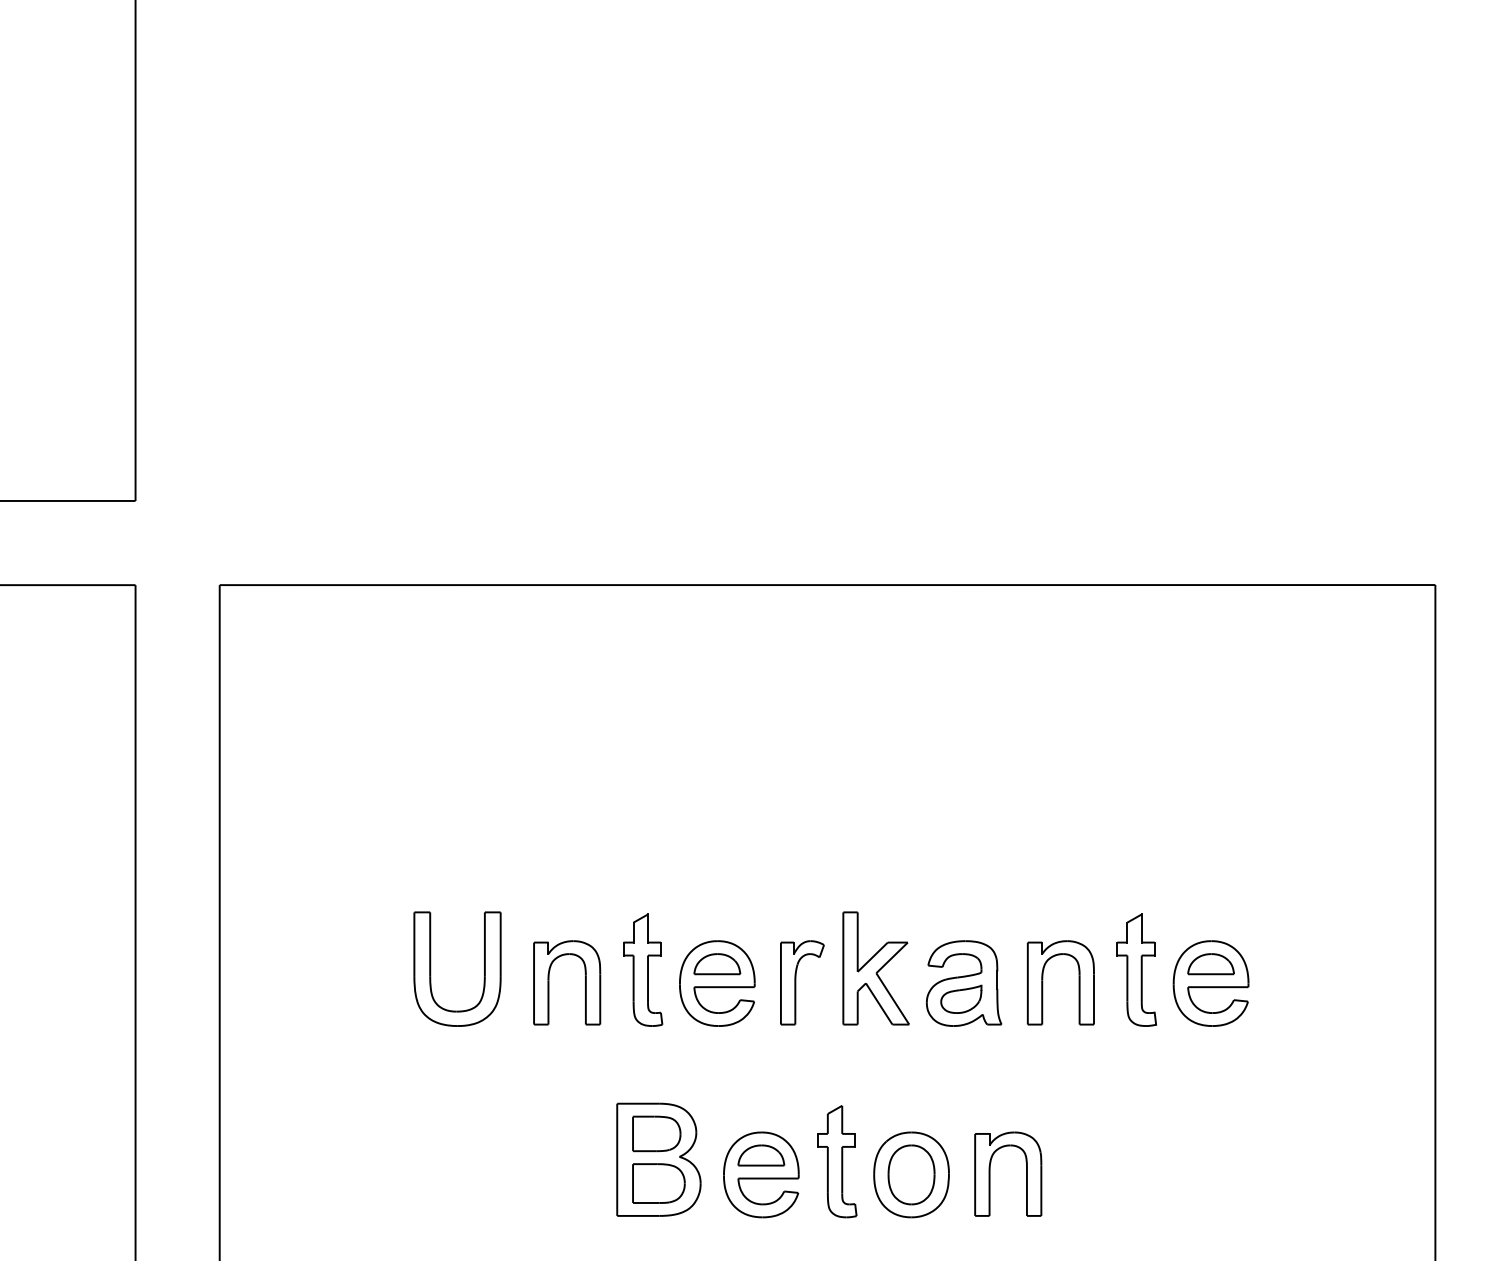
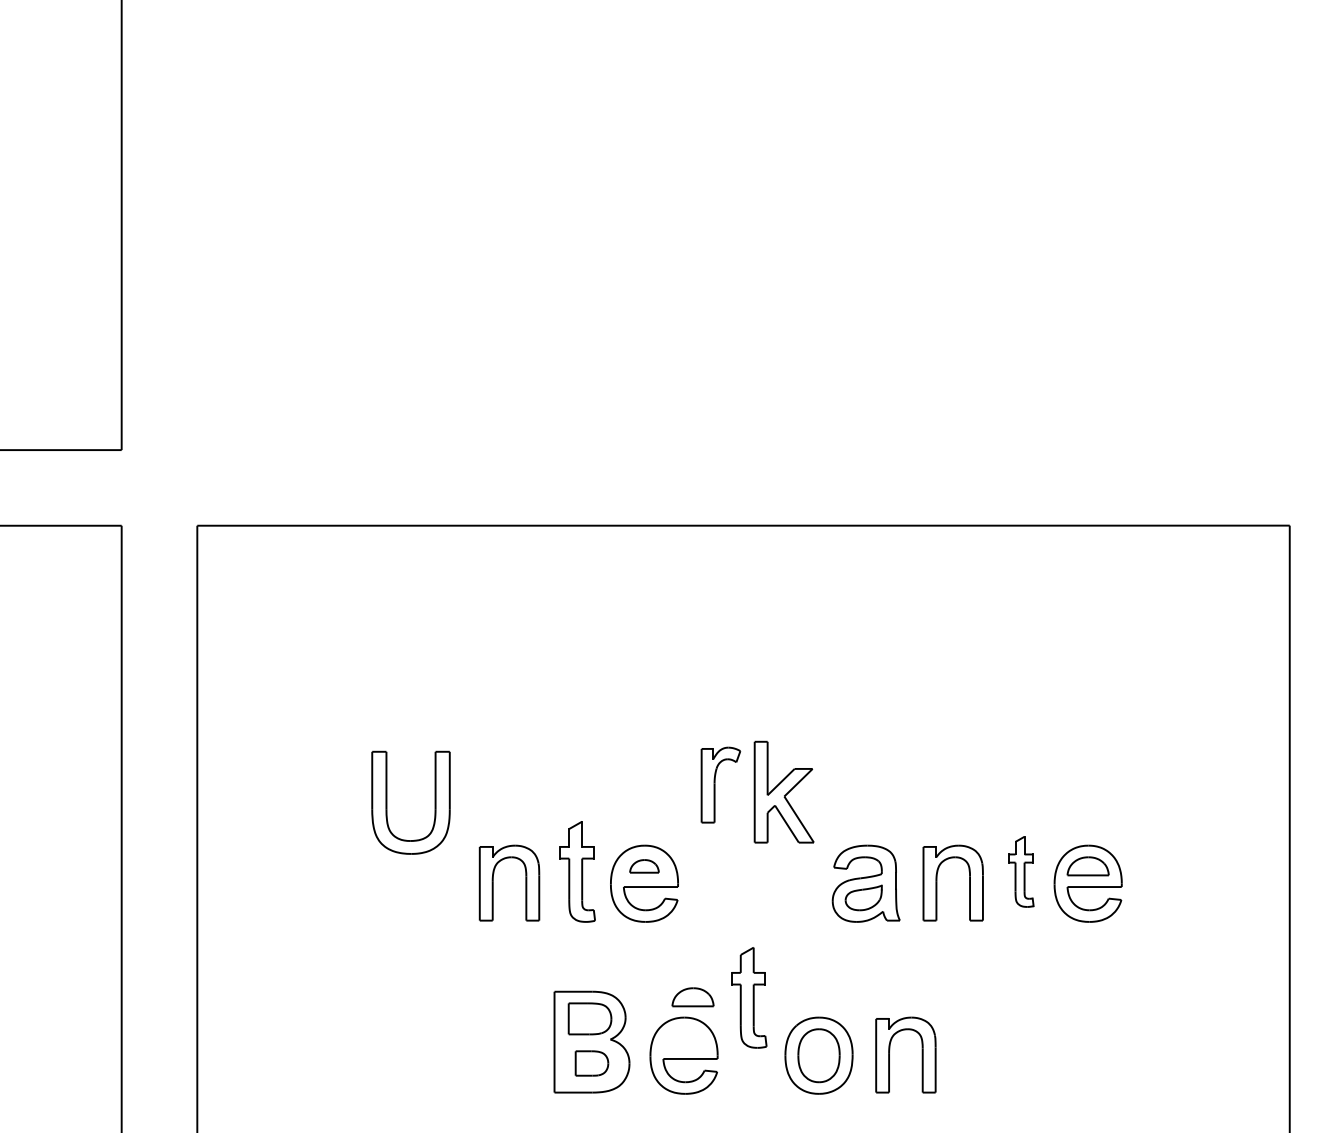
part: (717, 964) -> (644, 866), size x0.7
part: (875, 967) -> (783, 791), moved
part: (431, 968) -> (387, 802), moved
part: (1136, 969) -> (1021, 871), size x0.7
part: (801, 982) -> (720, 784), moved
part: (760, 1155) -> (692, 997), moved
part: (837, 1161) -> (749, 997), moved
part: (658, 1183) -> (591, 1063), size x0.7

